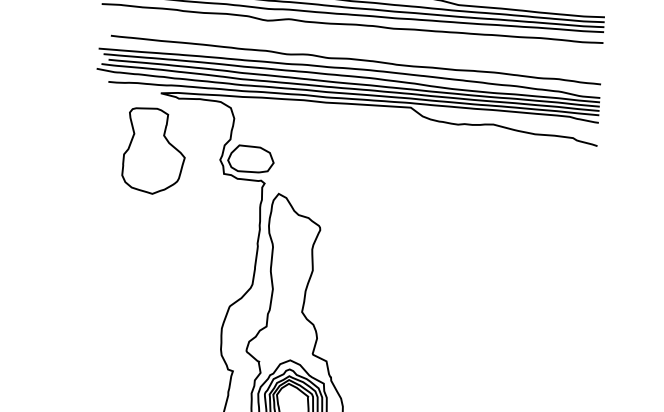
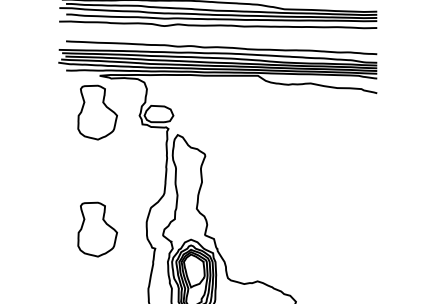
part: (143, 335) -> (97, 229), added

